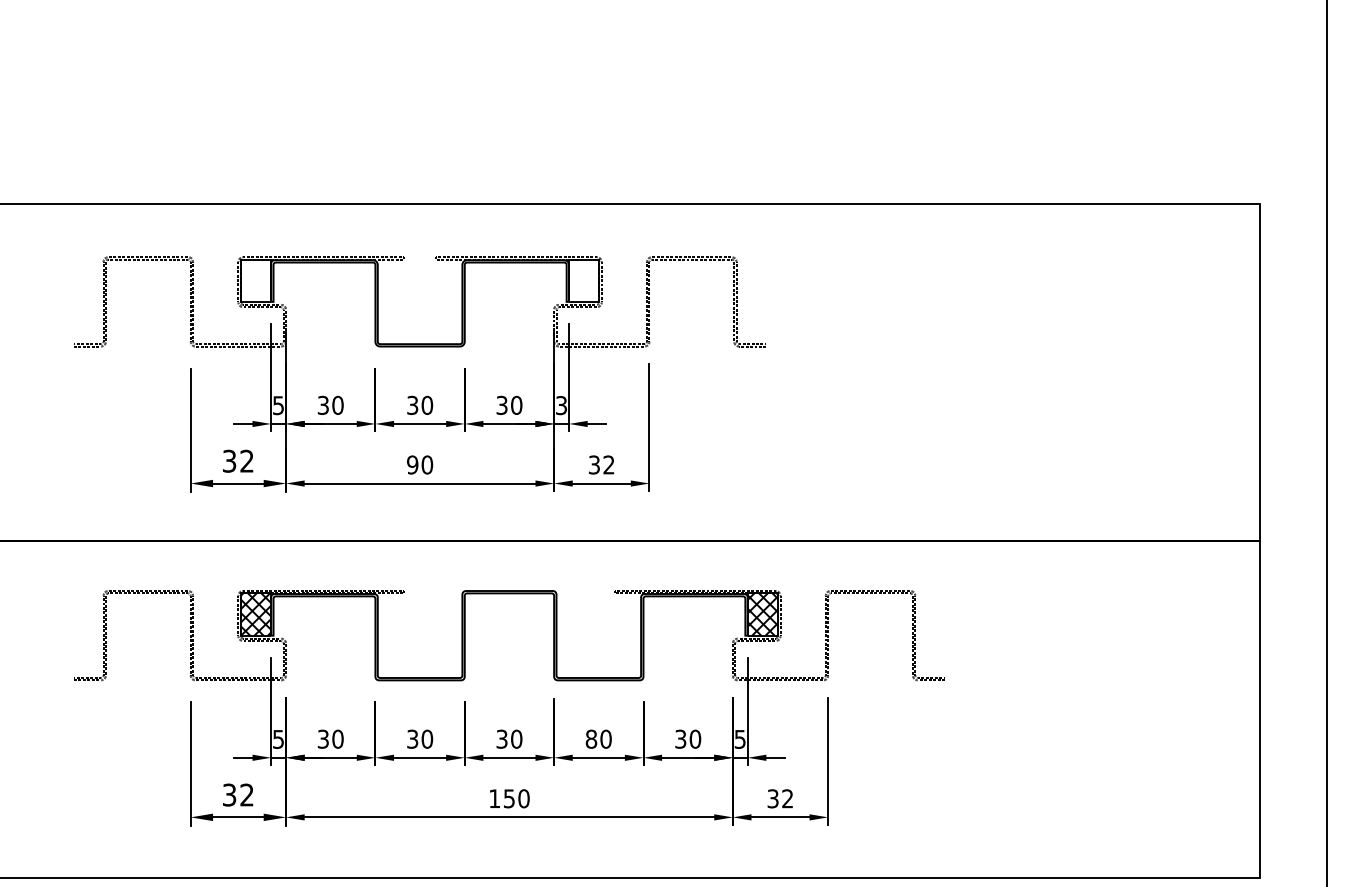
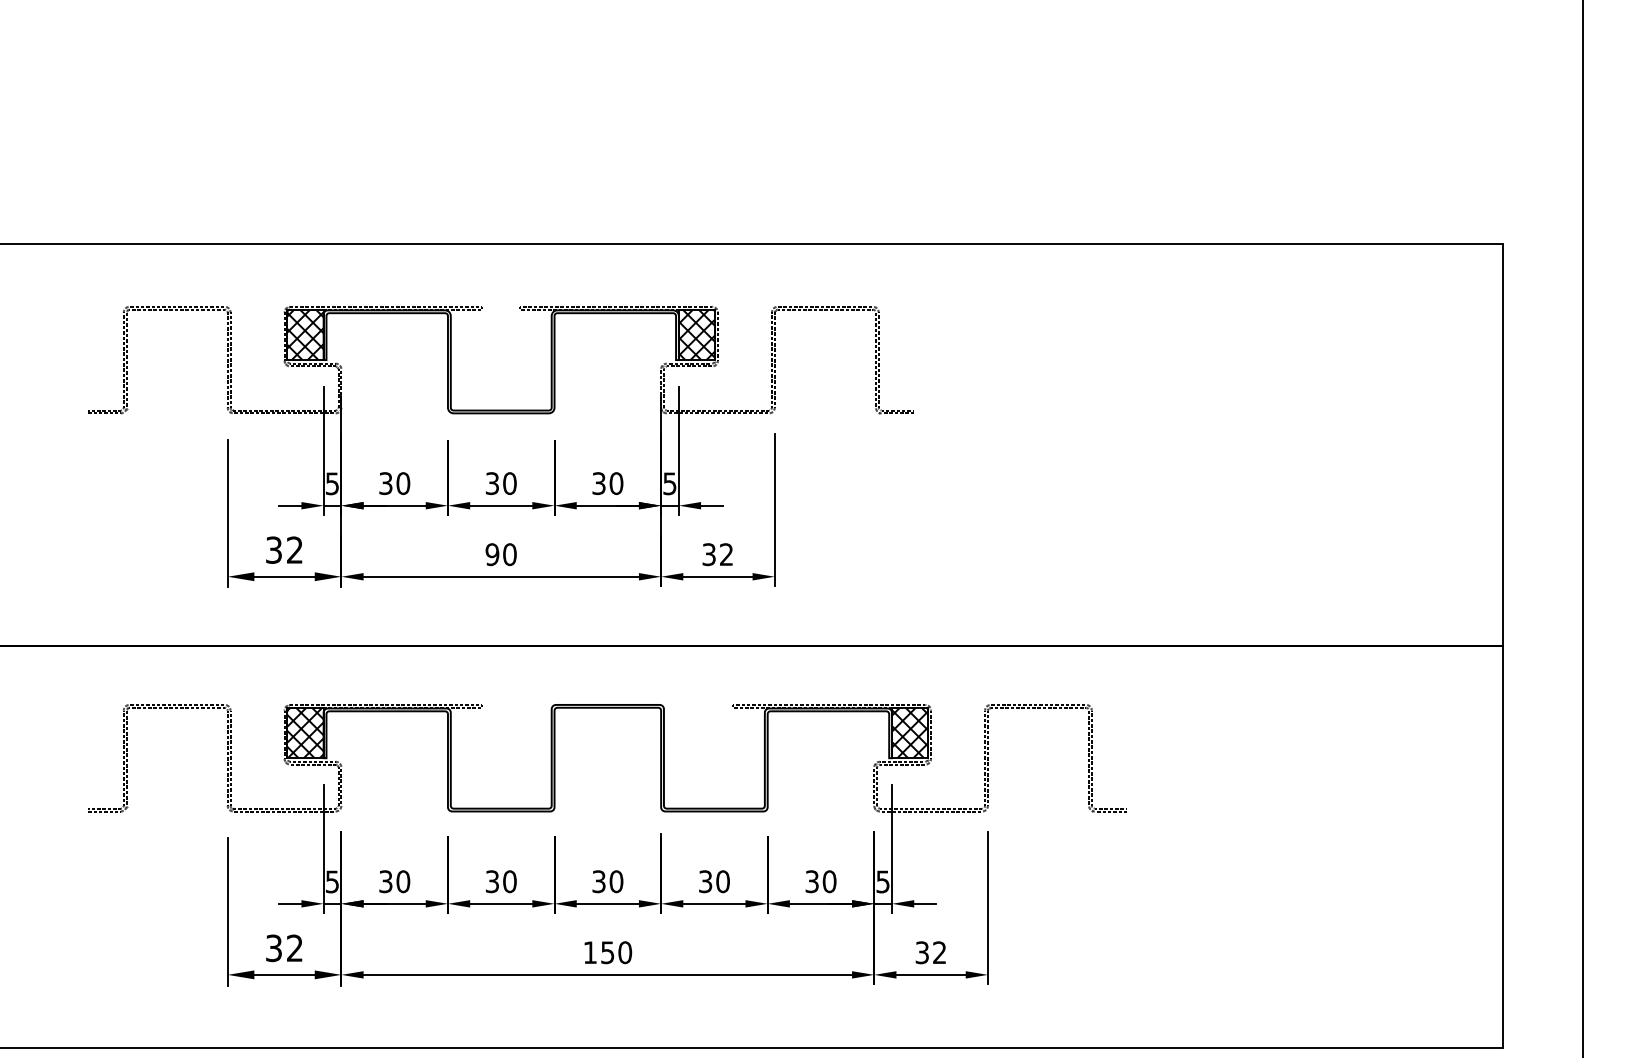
hatch: (255, 280) -> (305, 334), added
hatch: (583, 280) -> (696, 334), added
text: (561, 405) -> (670, 483), 3 -> 5
text: (591, 739) -> (705, 881), 80 -> 30

